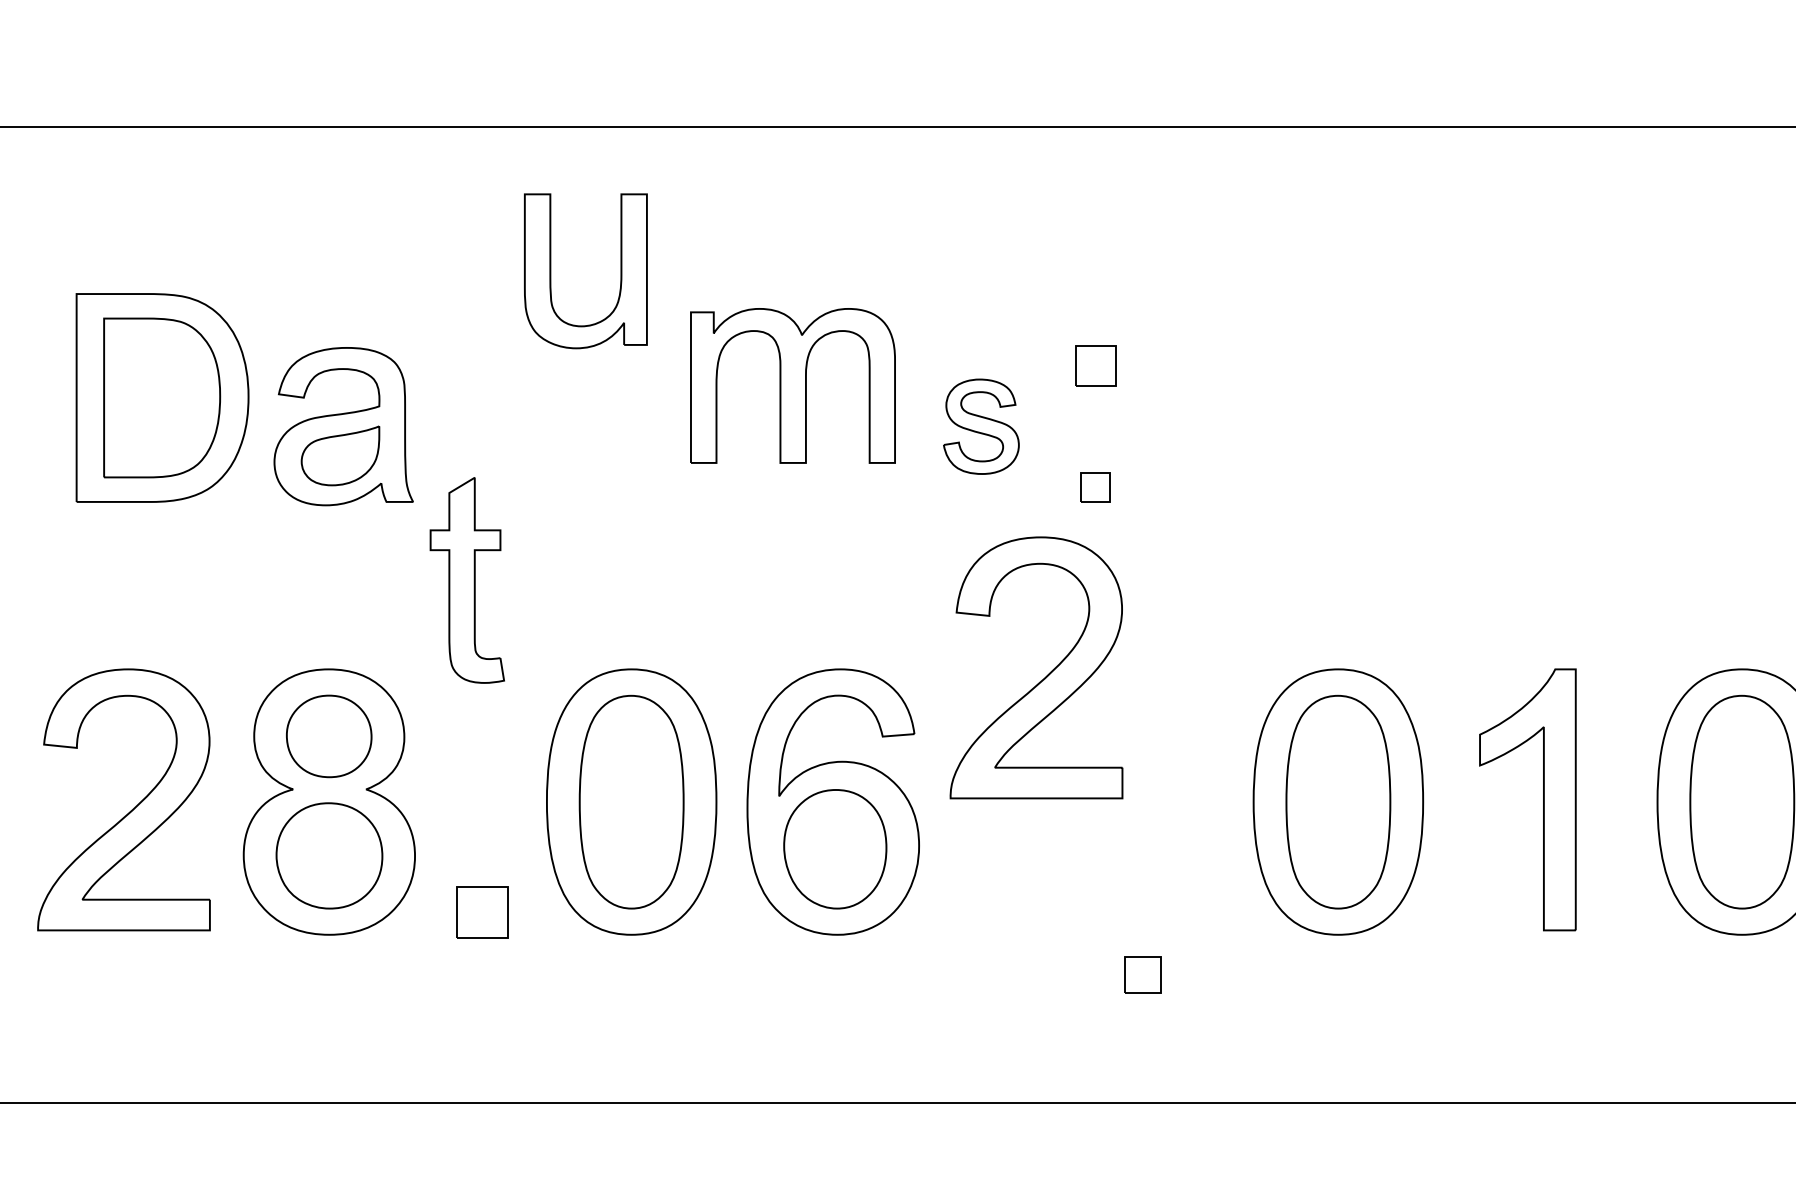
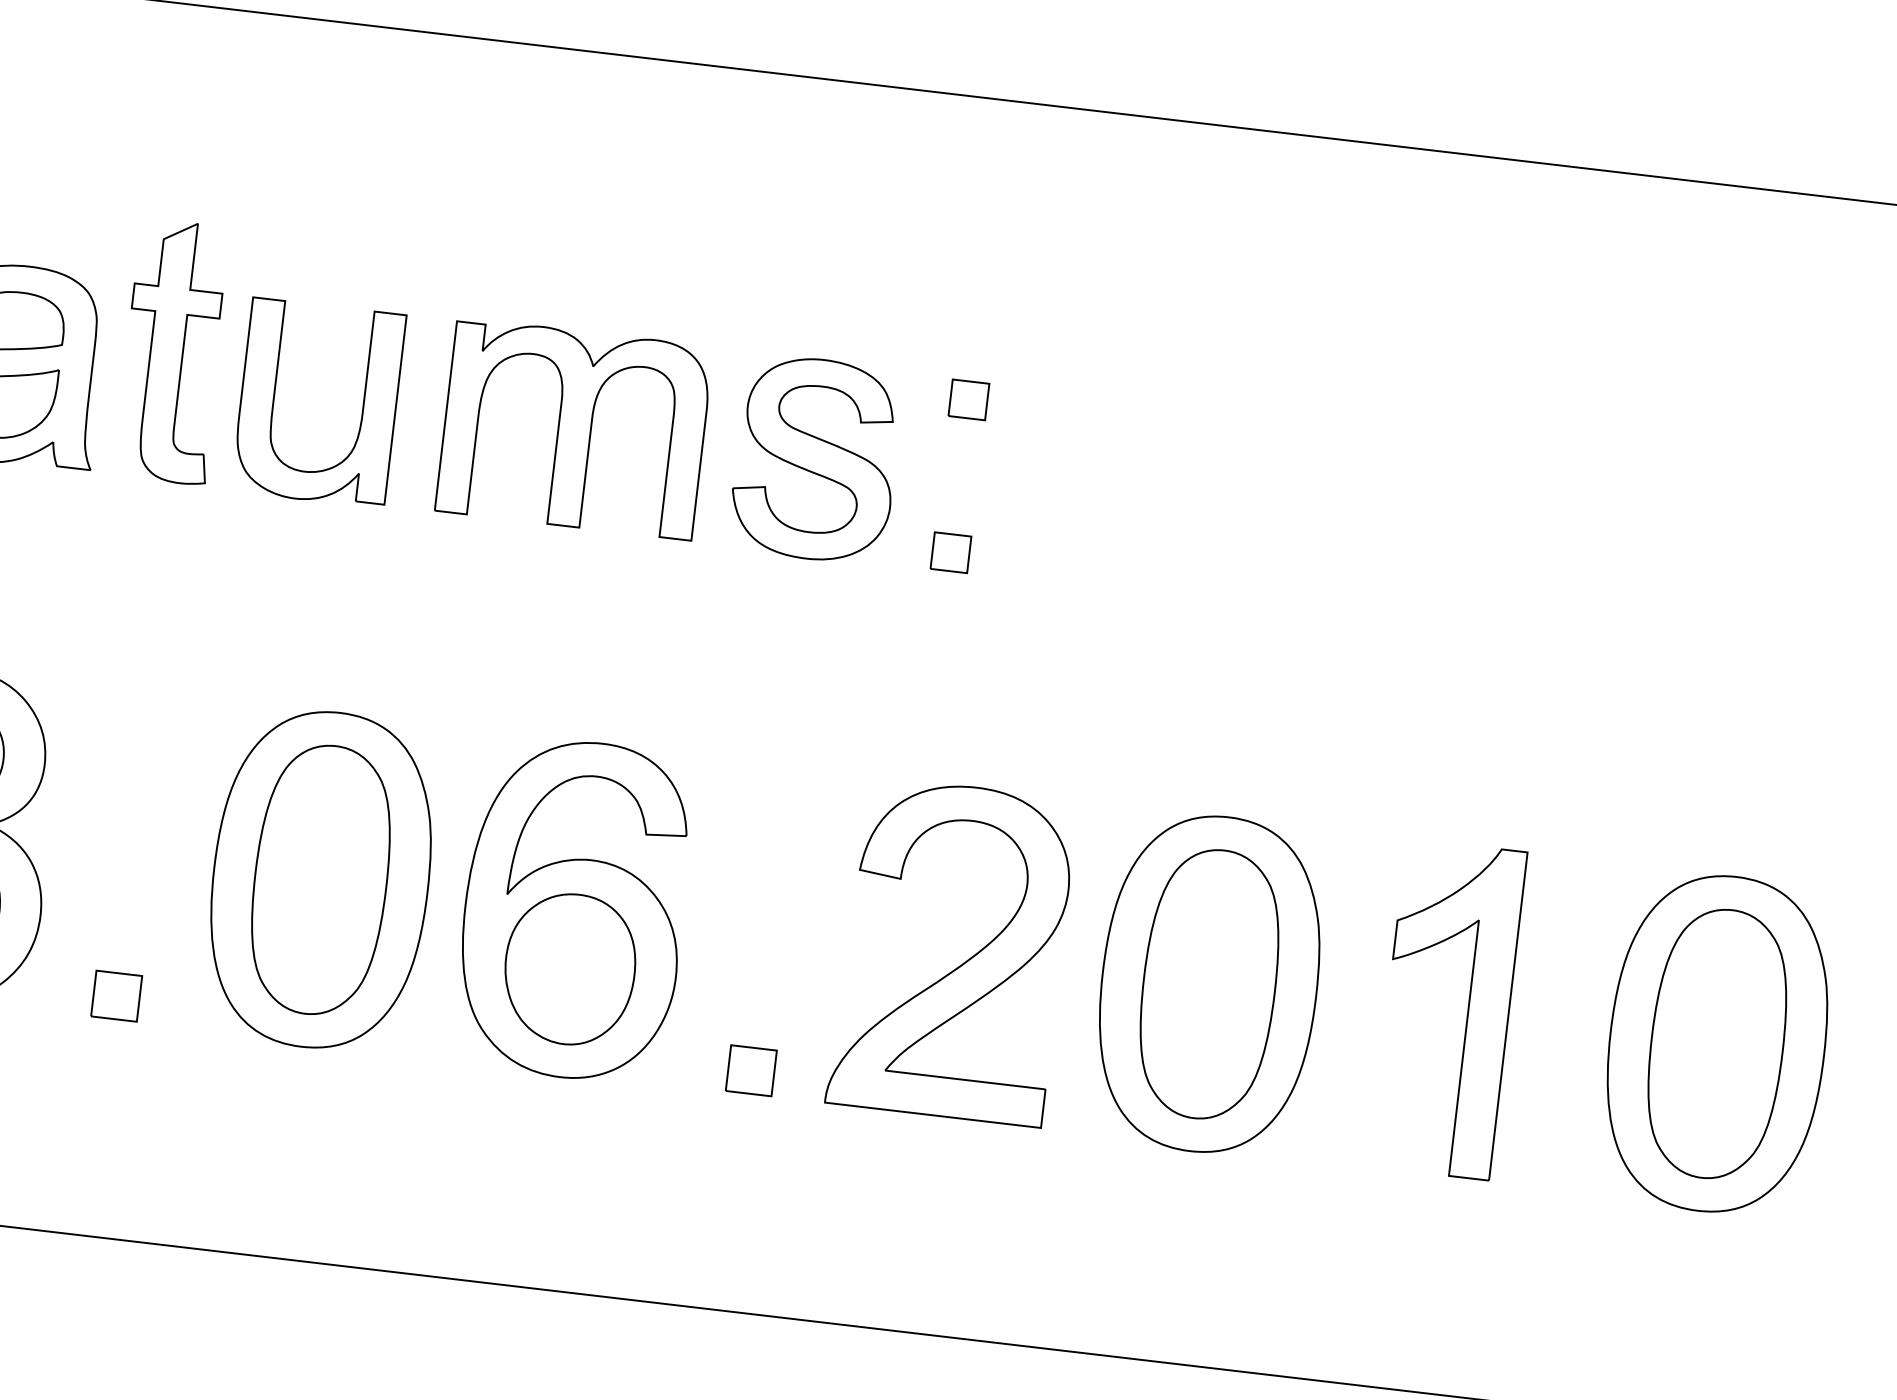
part: (551, 271) -> (275, 398), moved
part: (1095, 365) -> (968, 399), size x0.71
part: (792, 385) -> (573, 428), moved
part: (981, 426) -> (816, 459), size x1.67
part: (466, 580) -> (172, 351), moved
part: (1045, 676) -> (962, 963), moved
part: (481, 911) -> (115, 995), size x0.71
part: (1142, 974) -> (750, 1069), moved

